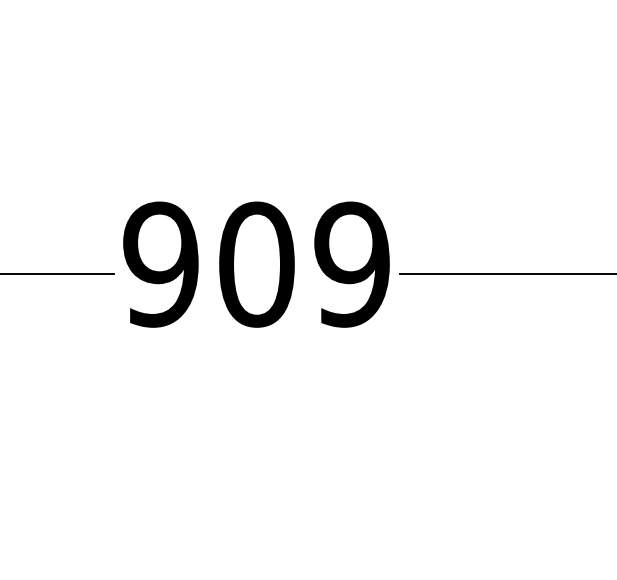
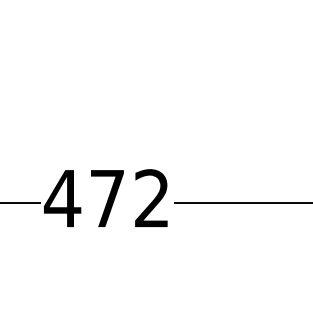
text: (254, 264) -> (106, 198), 909 -> 472

